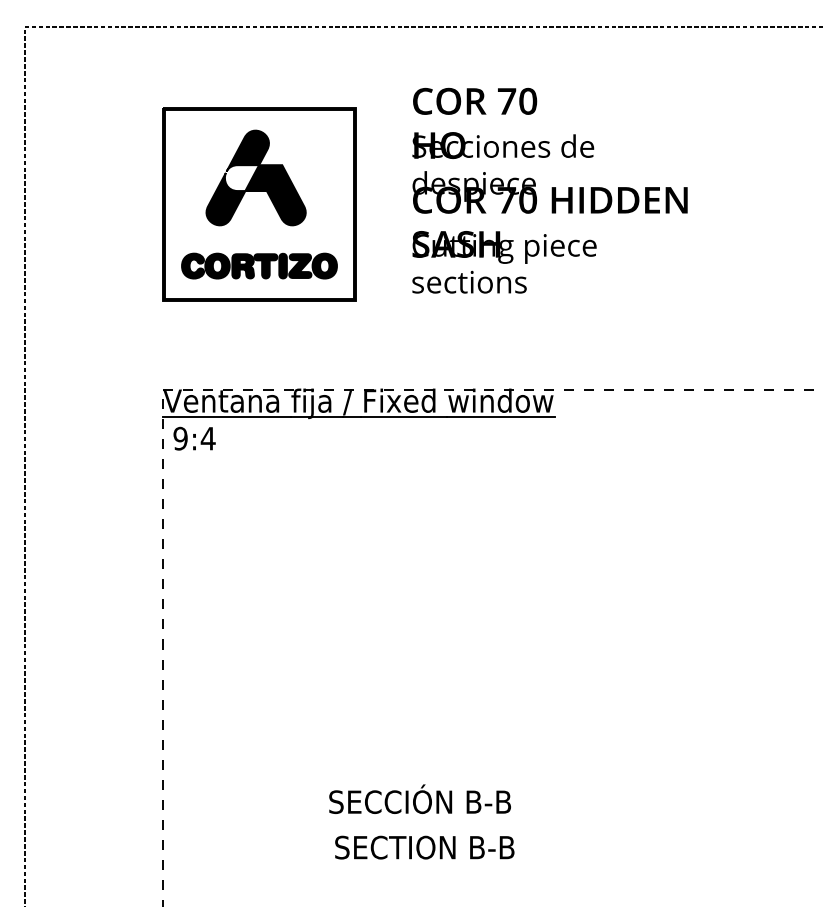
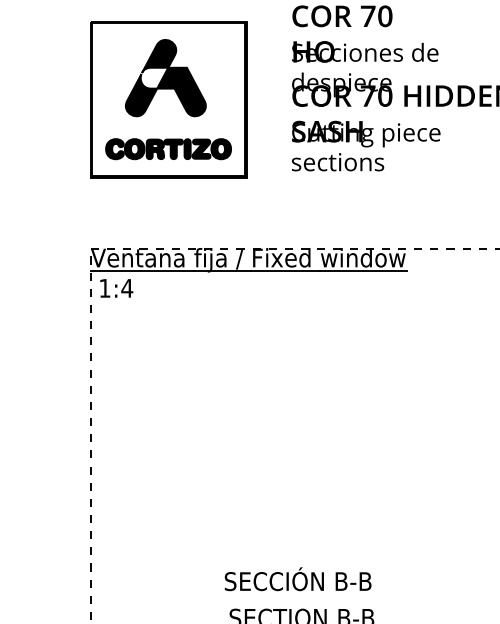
text: (180, 438) -> (104, 288), 9:4 -> 1:4

